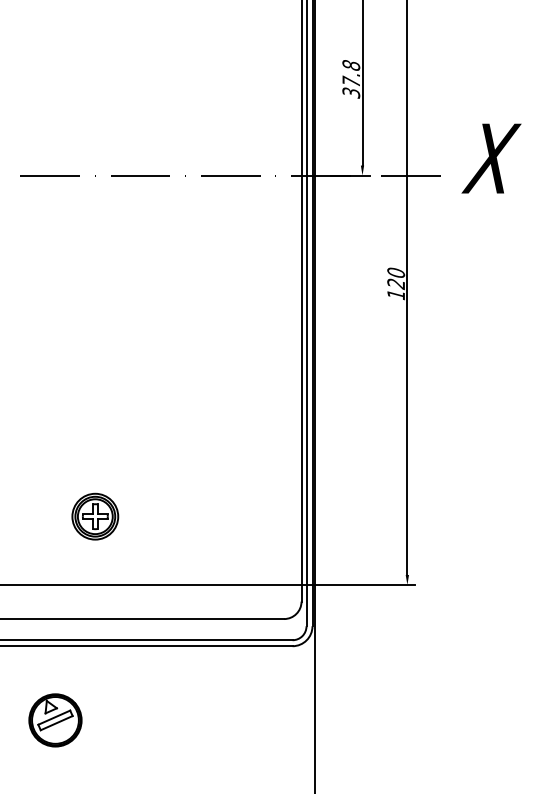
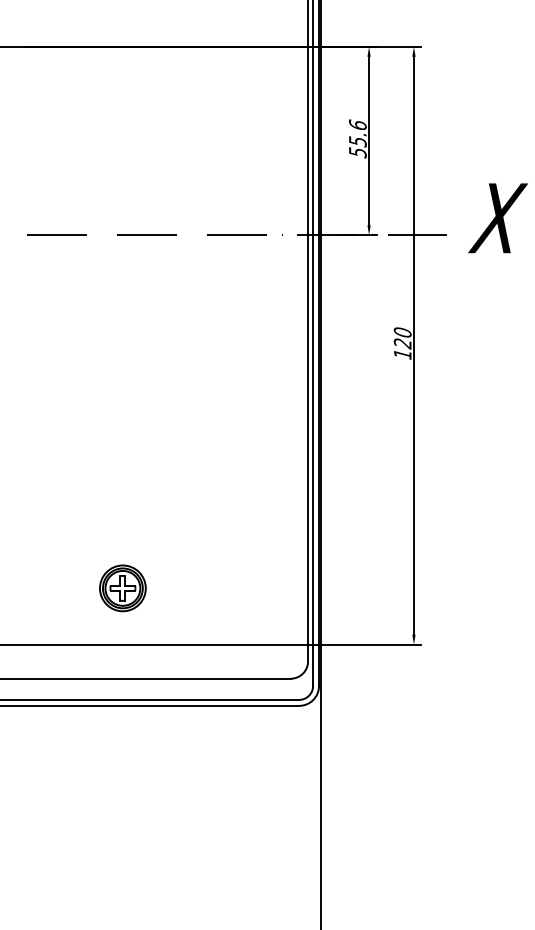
text: (350, 77) -> (357, 137), 37.8 -> 55.6
part: (94, 516) -> (122, 588), moved
part: (55, 720) -> (62, 780), removed

